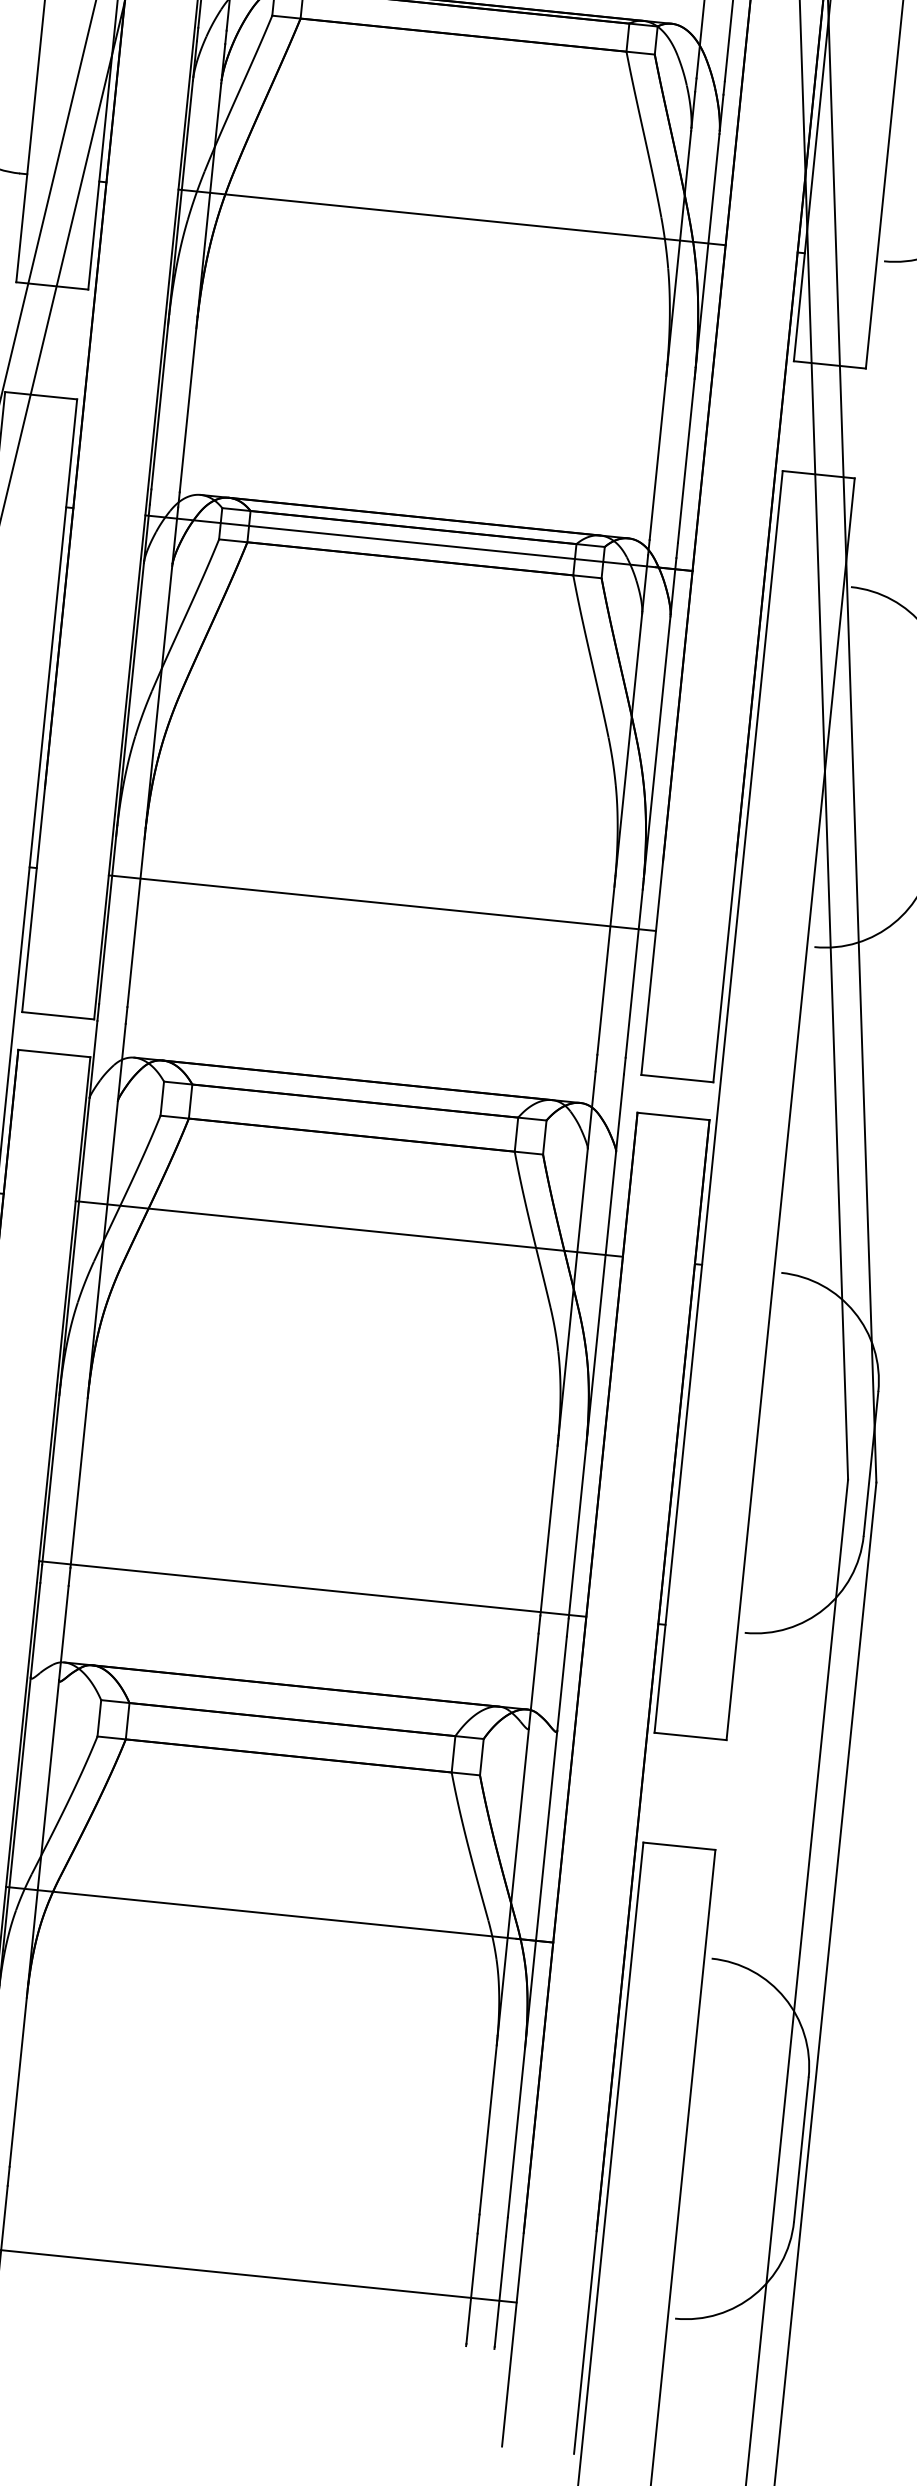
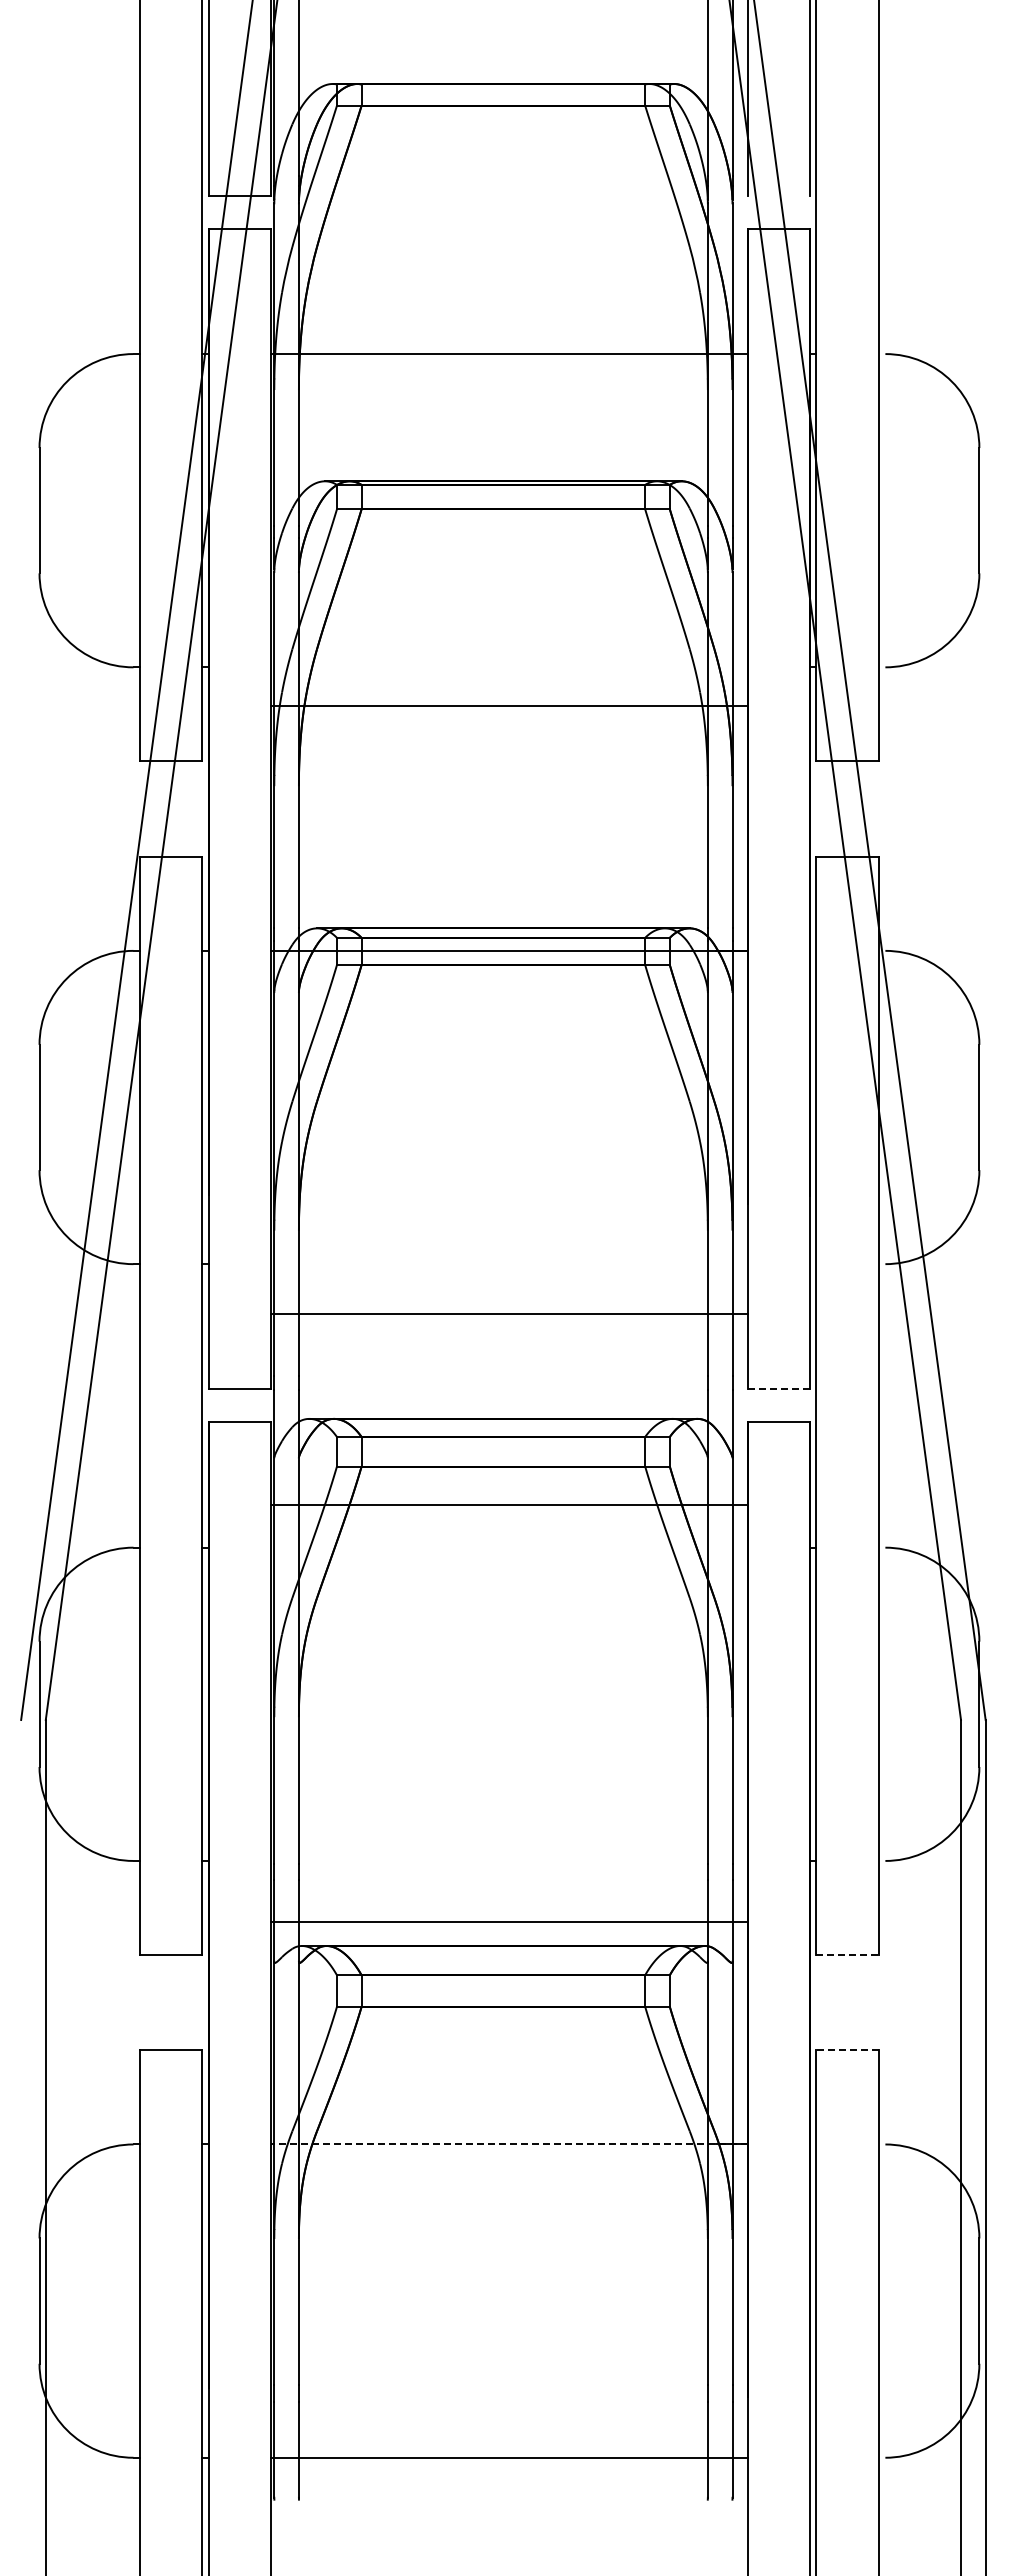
line: (452, 217) -> (509, 706), moved
line: (382, 903) -> (509, 1314), moved
line: (678, 1078) -> (779, 1389), solid -> dashed
line: (349, 1228) -> (509, 1504), moved
line: (312, 1588) -> (509, 1921), moved
line: (691, 1736) -> (848, 1954), solid -> dashed
line: (679, 1846) -> (847, 2050), solid -> dashed
line: (278, 1914) -> (508, 2144), solid -> dashed

